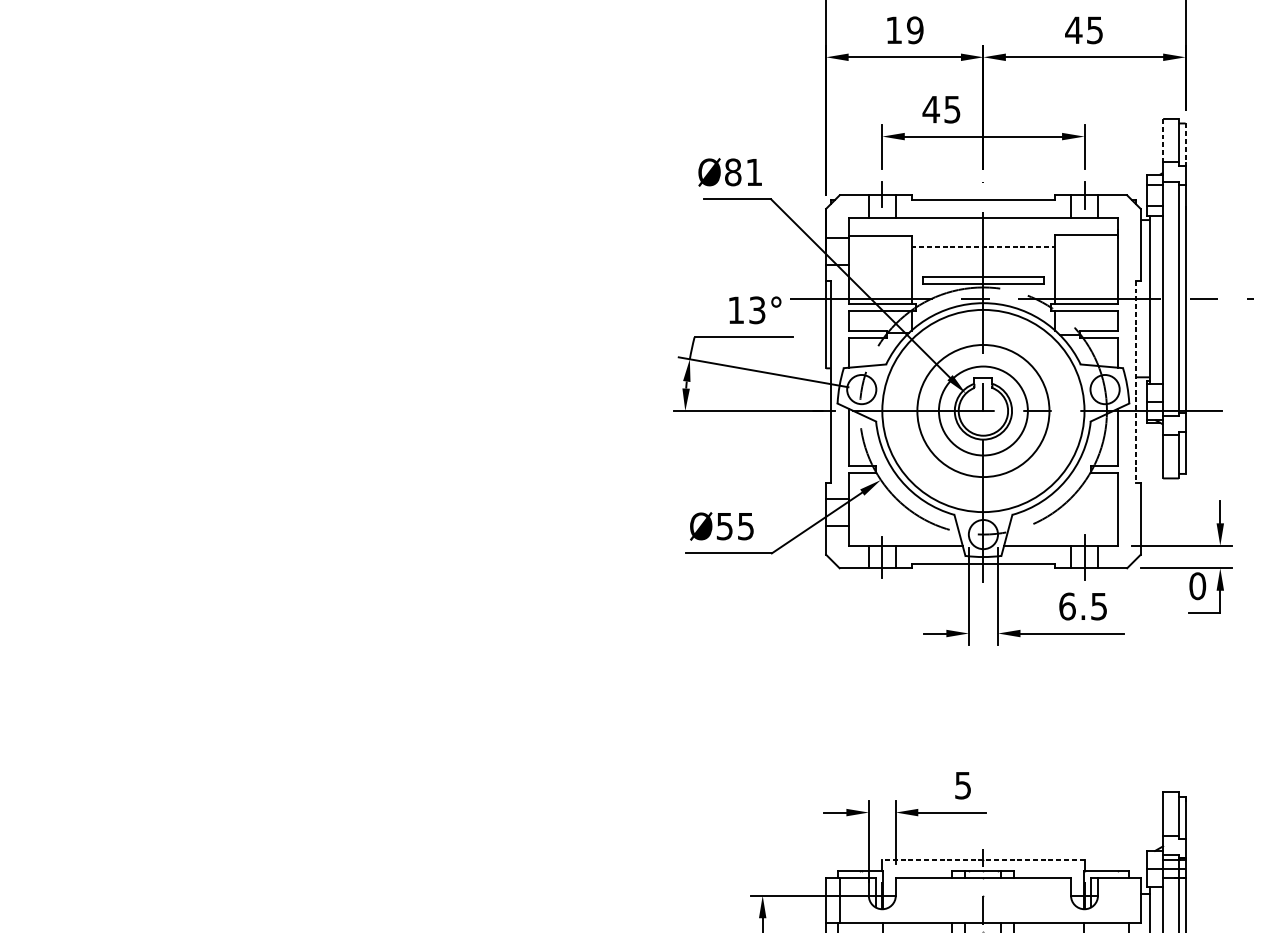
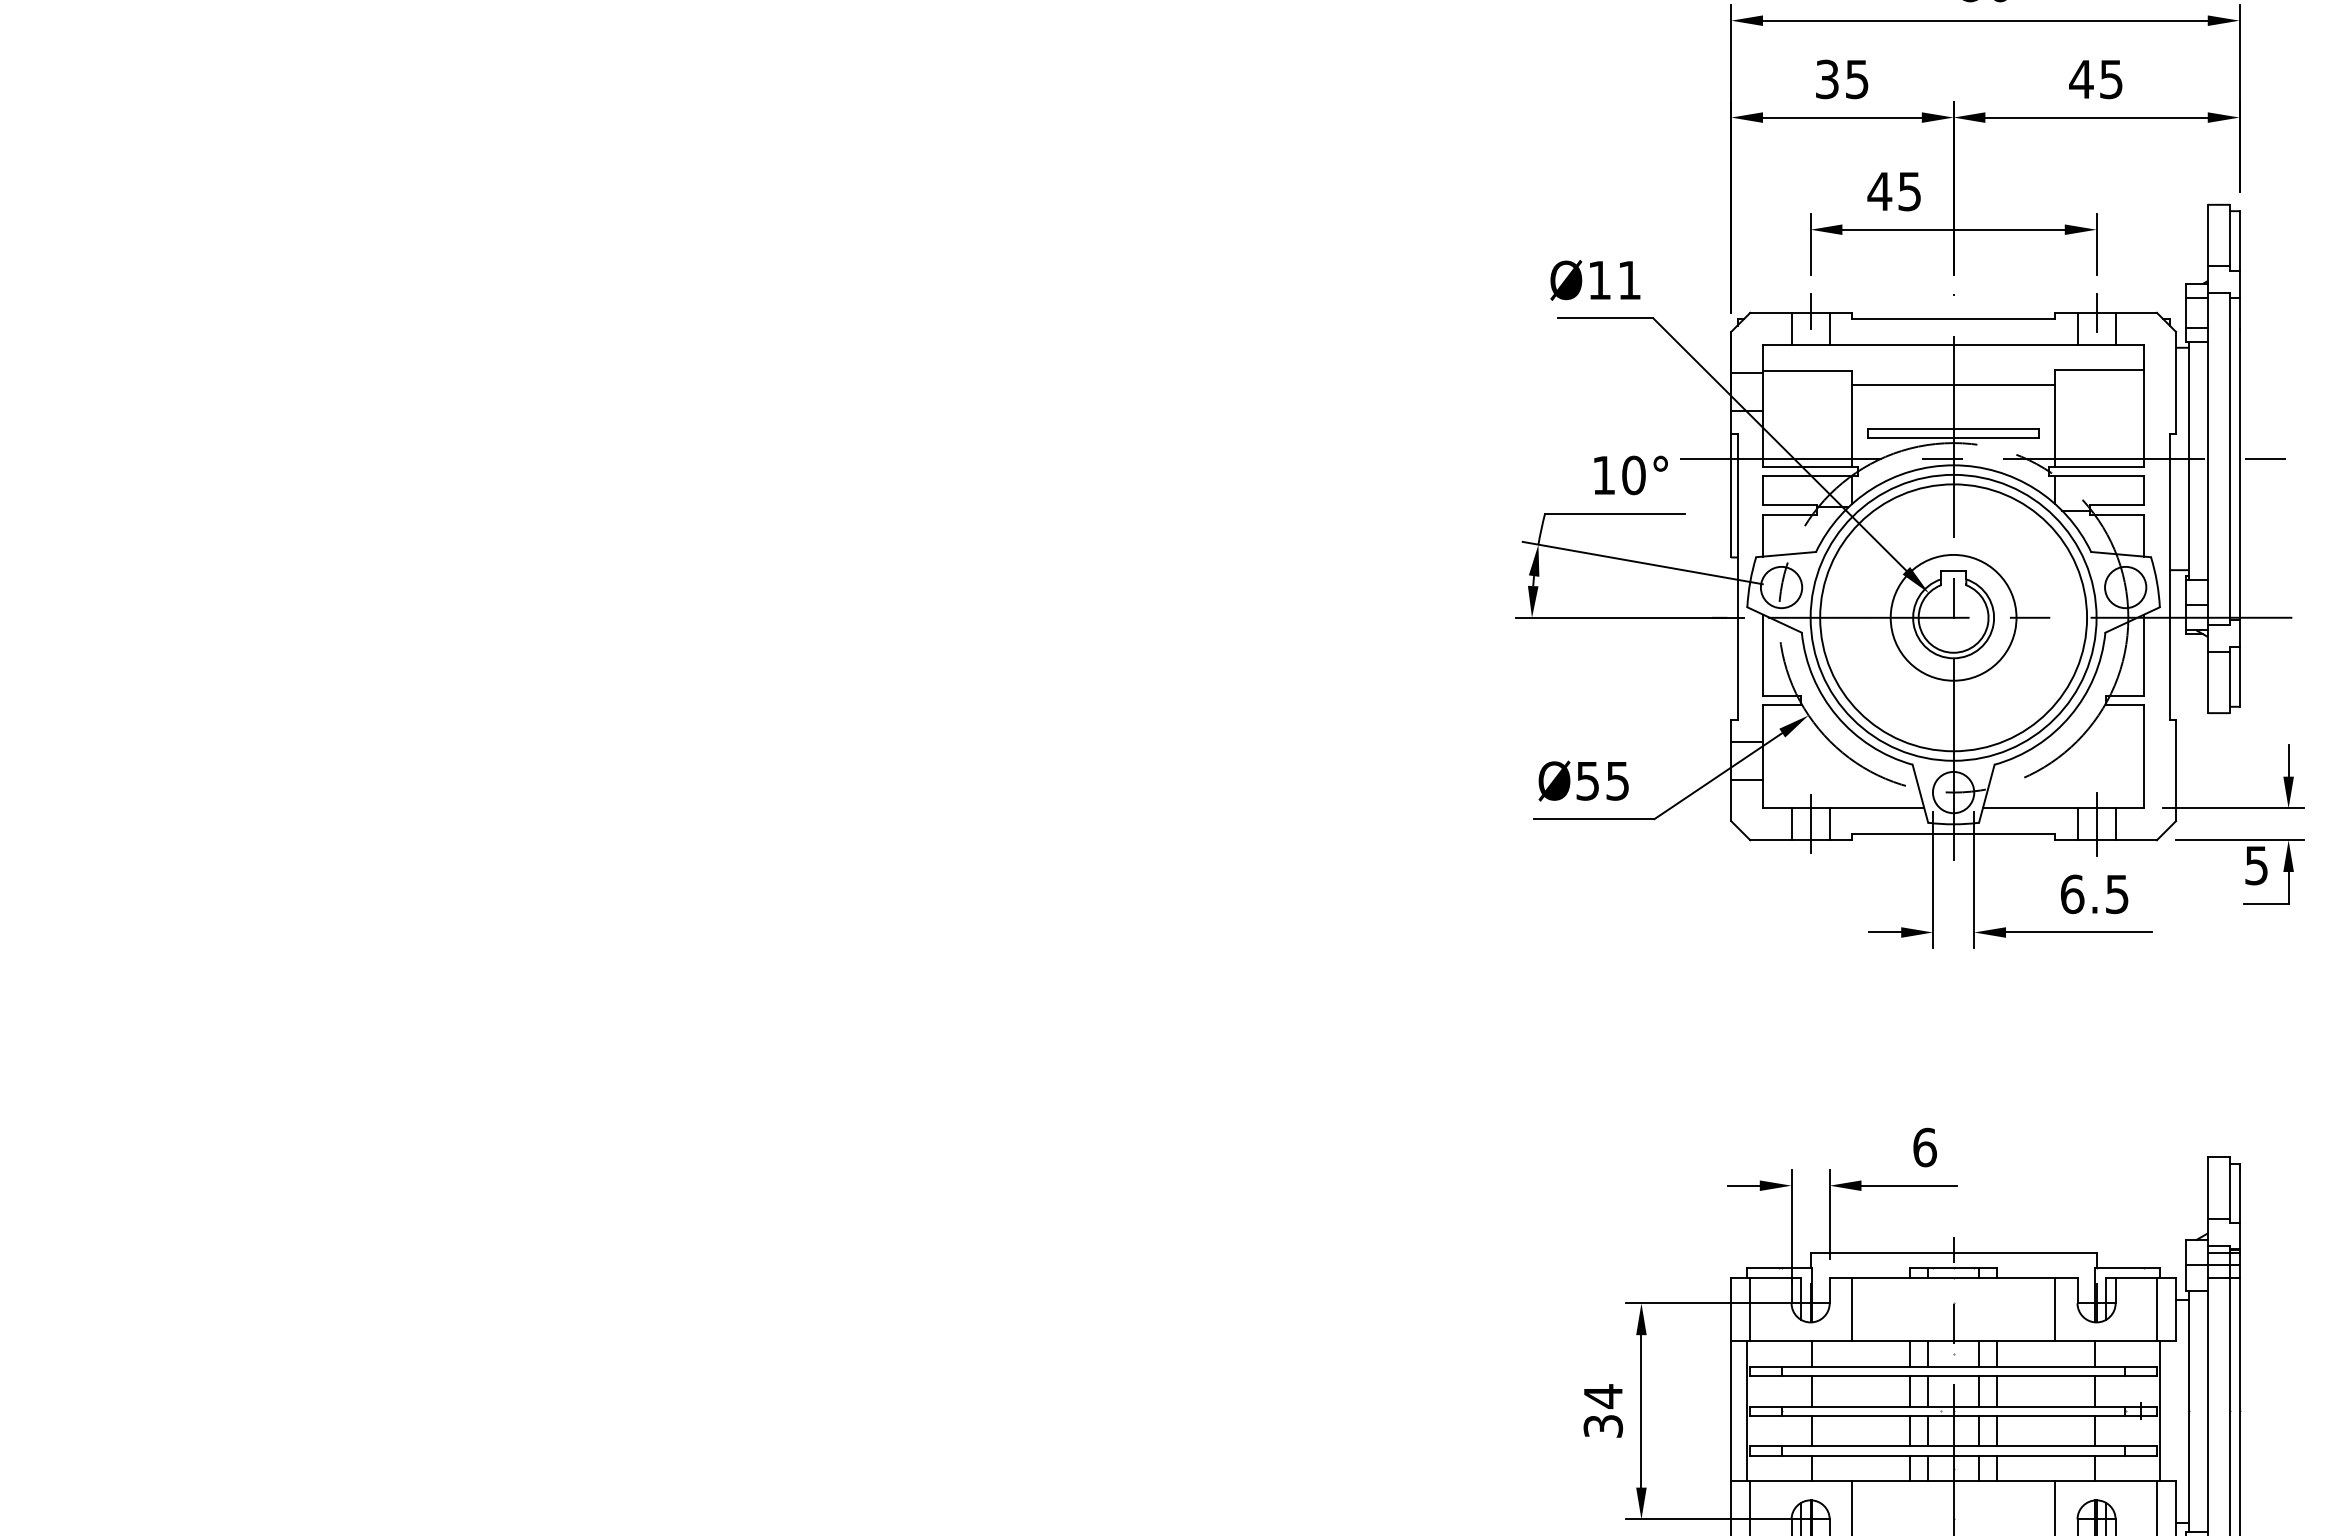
text: (904, 30) -> (1842, 79), 19 -> 35
line: (1162, 140) -> (2207, 235), dashed -> solid
line: (1185, 144) -> (2239, 241), dashed -> solid
text: (733, 172) -> (1599, 280), Ø81 -> Ø11
line: (983, 246) -> (1953, 385), dashed -> solid
text: (757, 310) -> (1633, 475), 13° -> 10°
line: (1136, 381) -> (2169, 576), dashed -> solid
circle: (983, 410) -> (1953, 617), size x1.43
text: (1197, 586) -> (2256, 865), 0 -> 5
text: (963, 785) -> (1925, 1147), 5 -> 6
line: (983, 859) -> (1953, 1252), dashed -> solid
line: (911, 900) -> (1851, 1309), added
line: (1055, 900) -> (2055, 1309), added
line: (1126, 900) -> (2156, 1309), added

